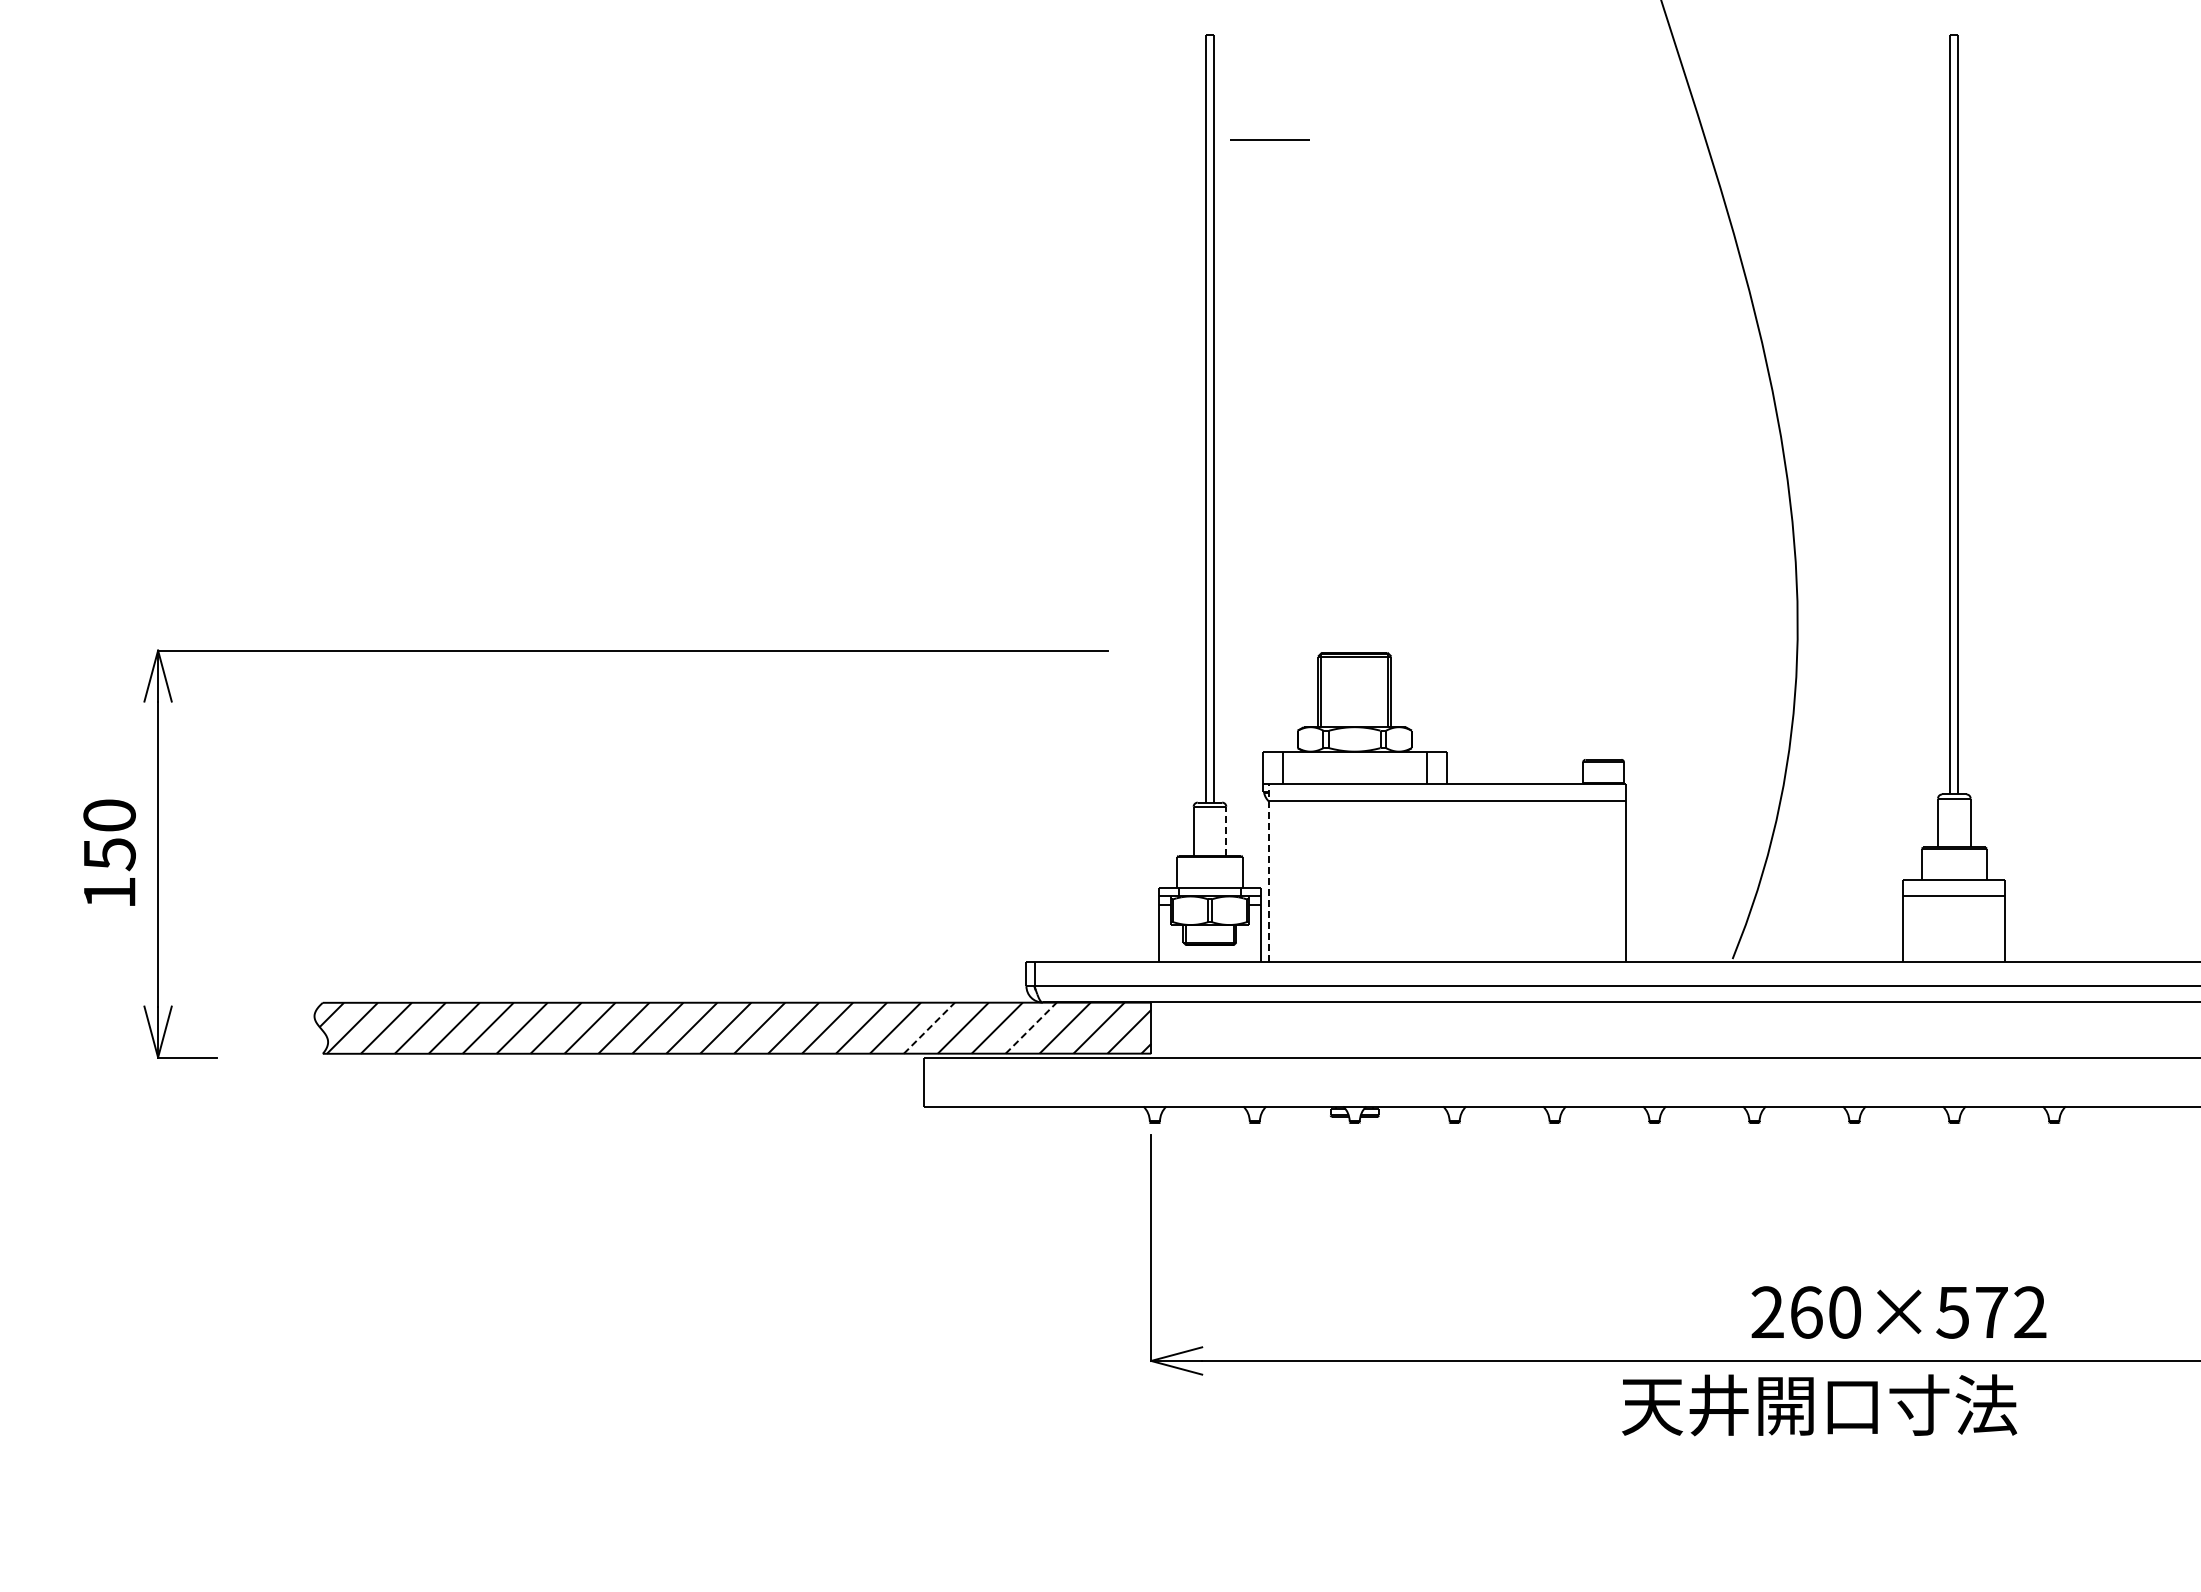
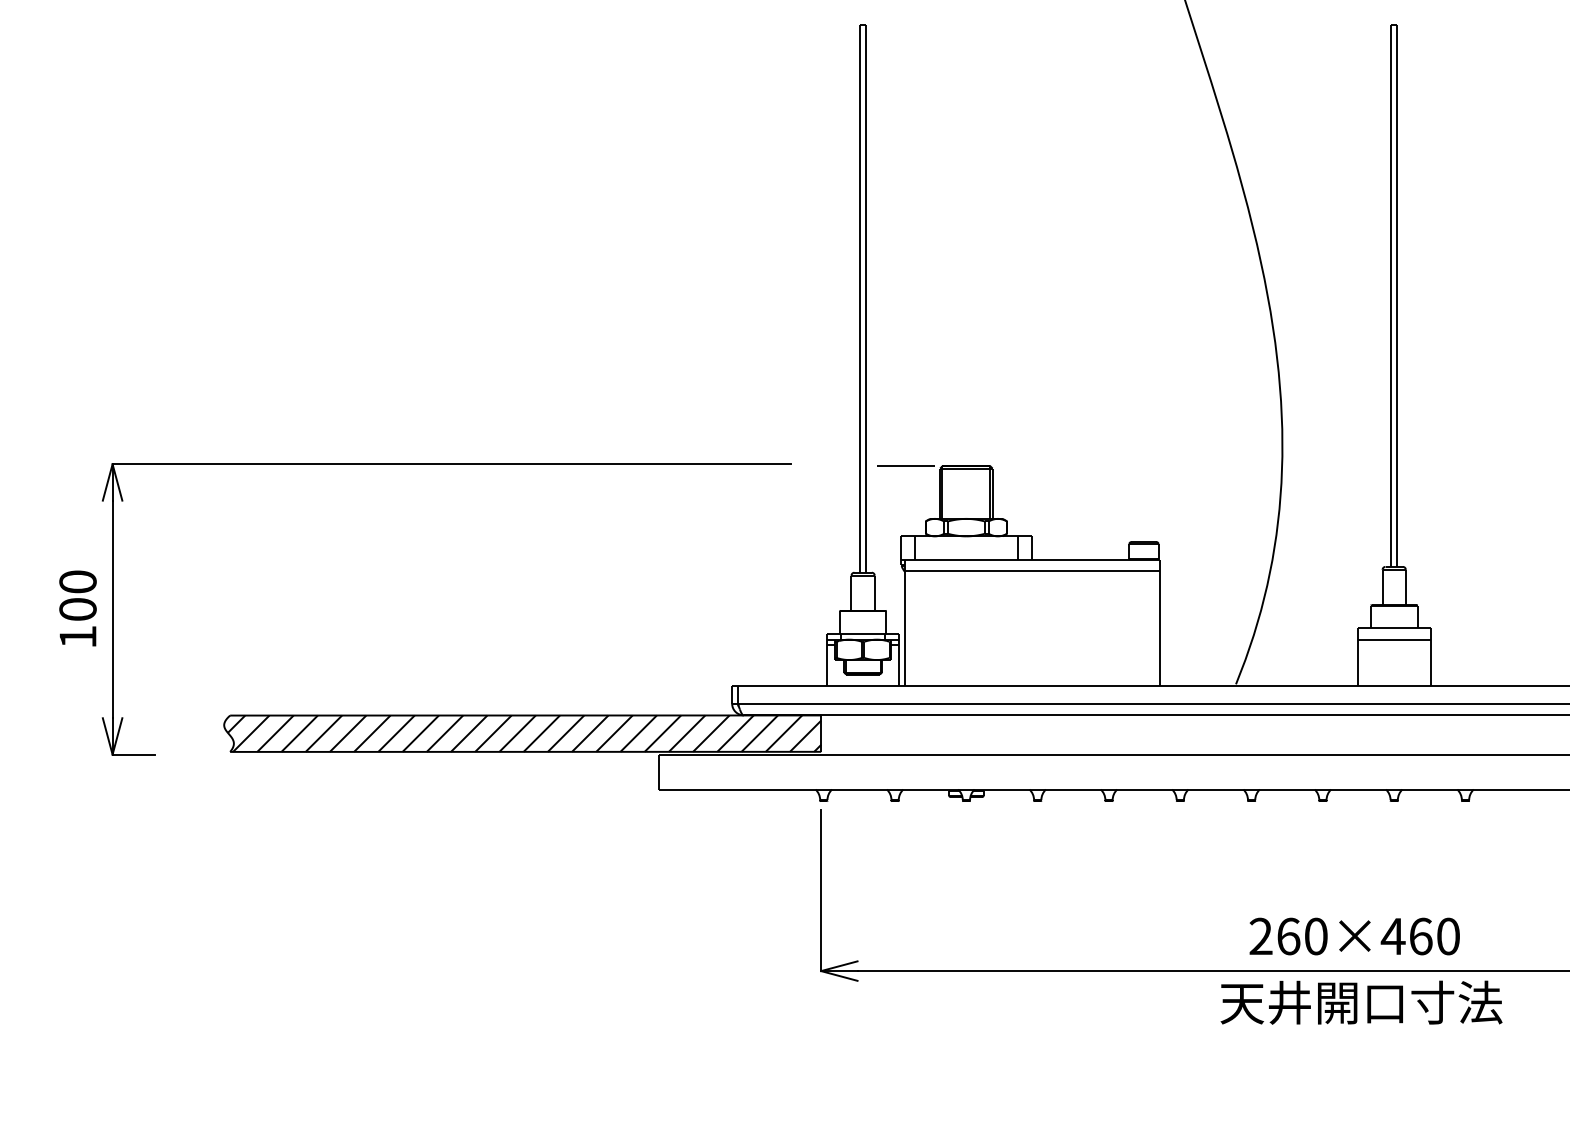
line: (1269, 139) -> (905, 465), moved
line: (1226, 830) -> (874, 592), dashed -> solid
text: (109, 854) -> (77, 609), 150 -> 100
line: (1269, 872) -> (905, 622), dashed -> solid
line: (929, 1027) -> (662, 733), dashed -> solid
line: (1031, 1027) -> (735, 733), dashed -> solid
text: (1990, 1312) -> (1420, 936), 260×572 -> 260×460
text: (1819, 1405) -> (1361, 1002), moved

